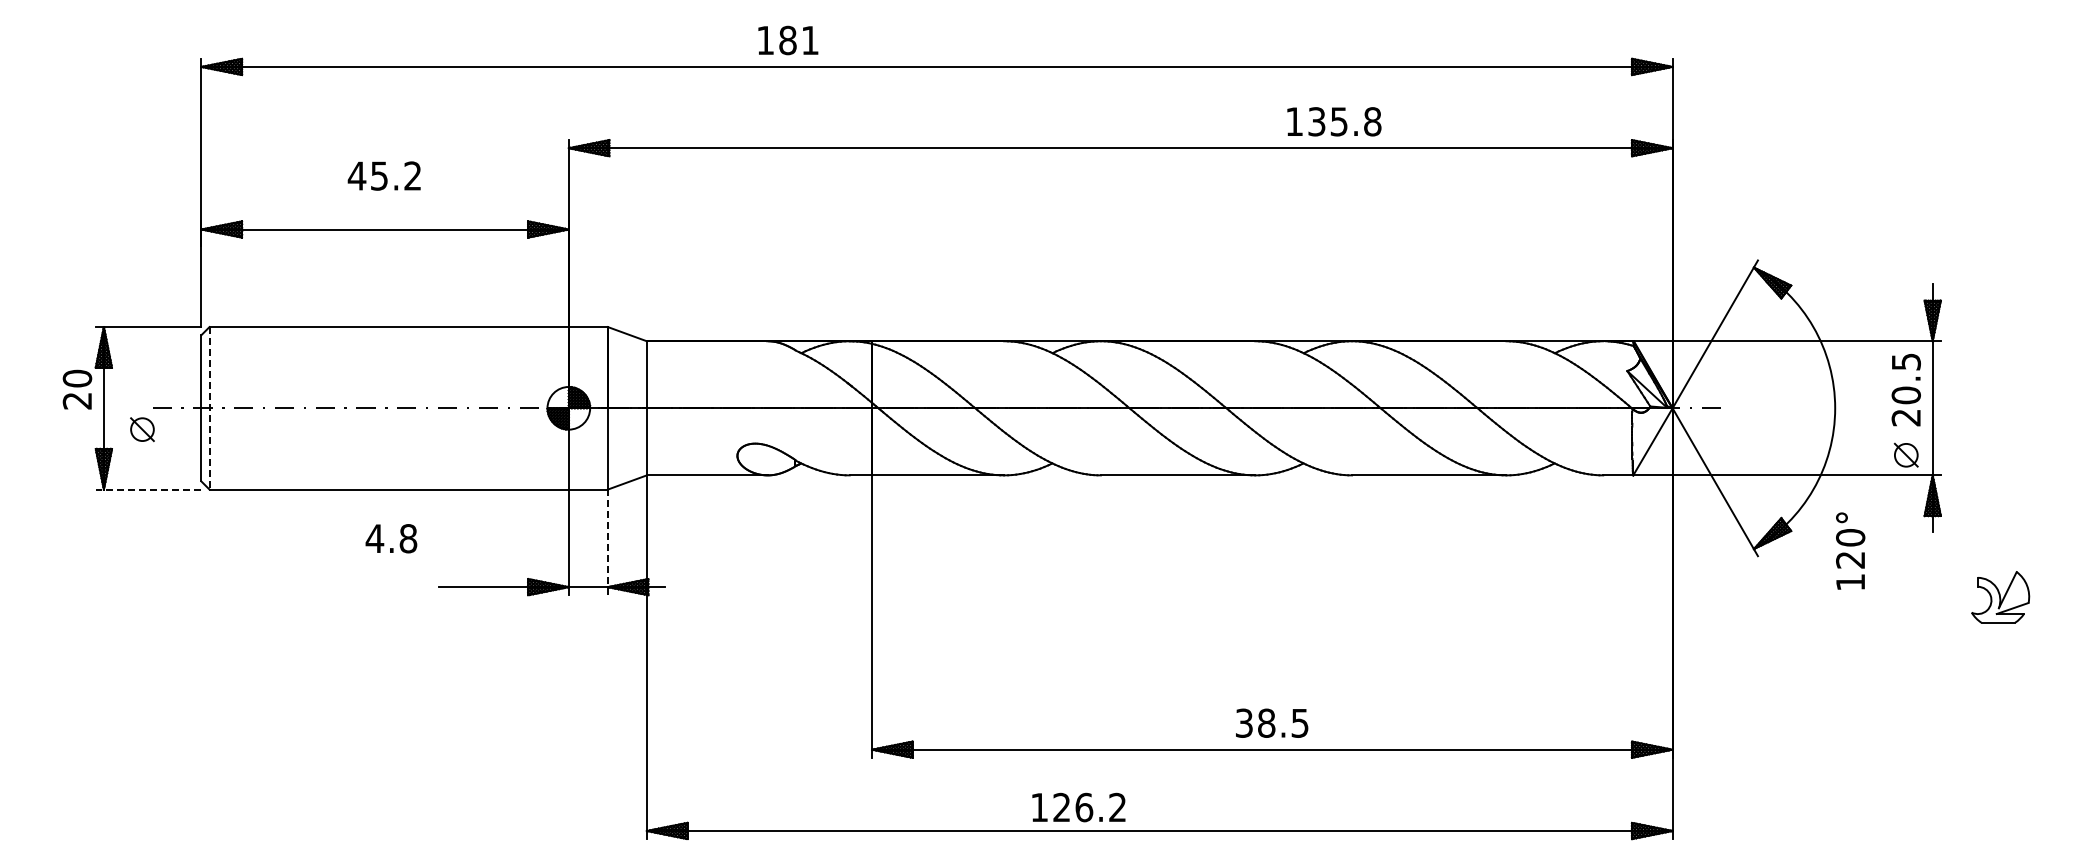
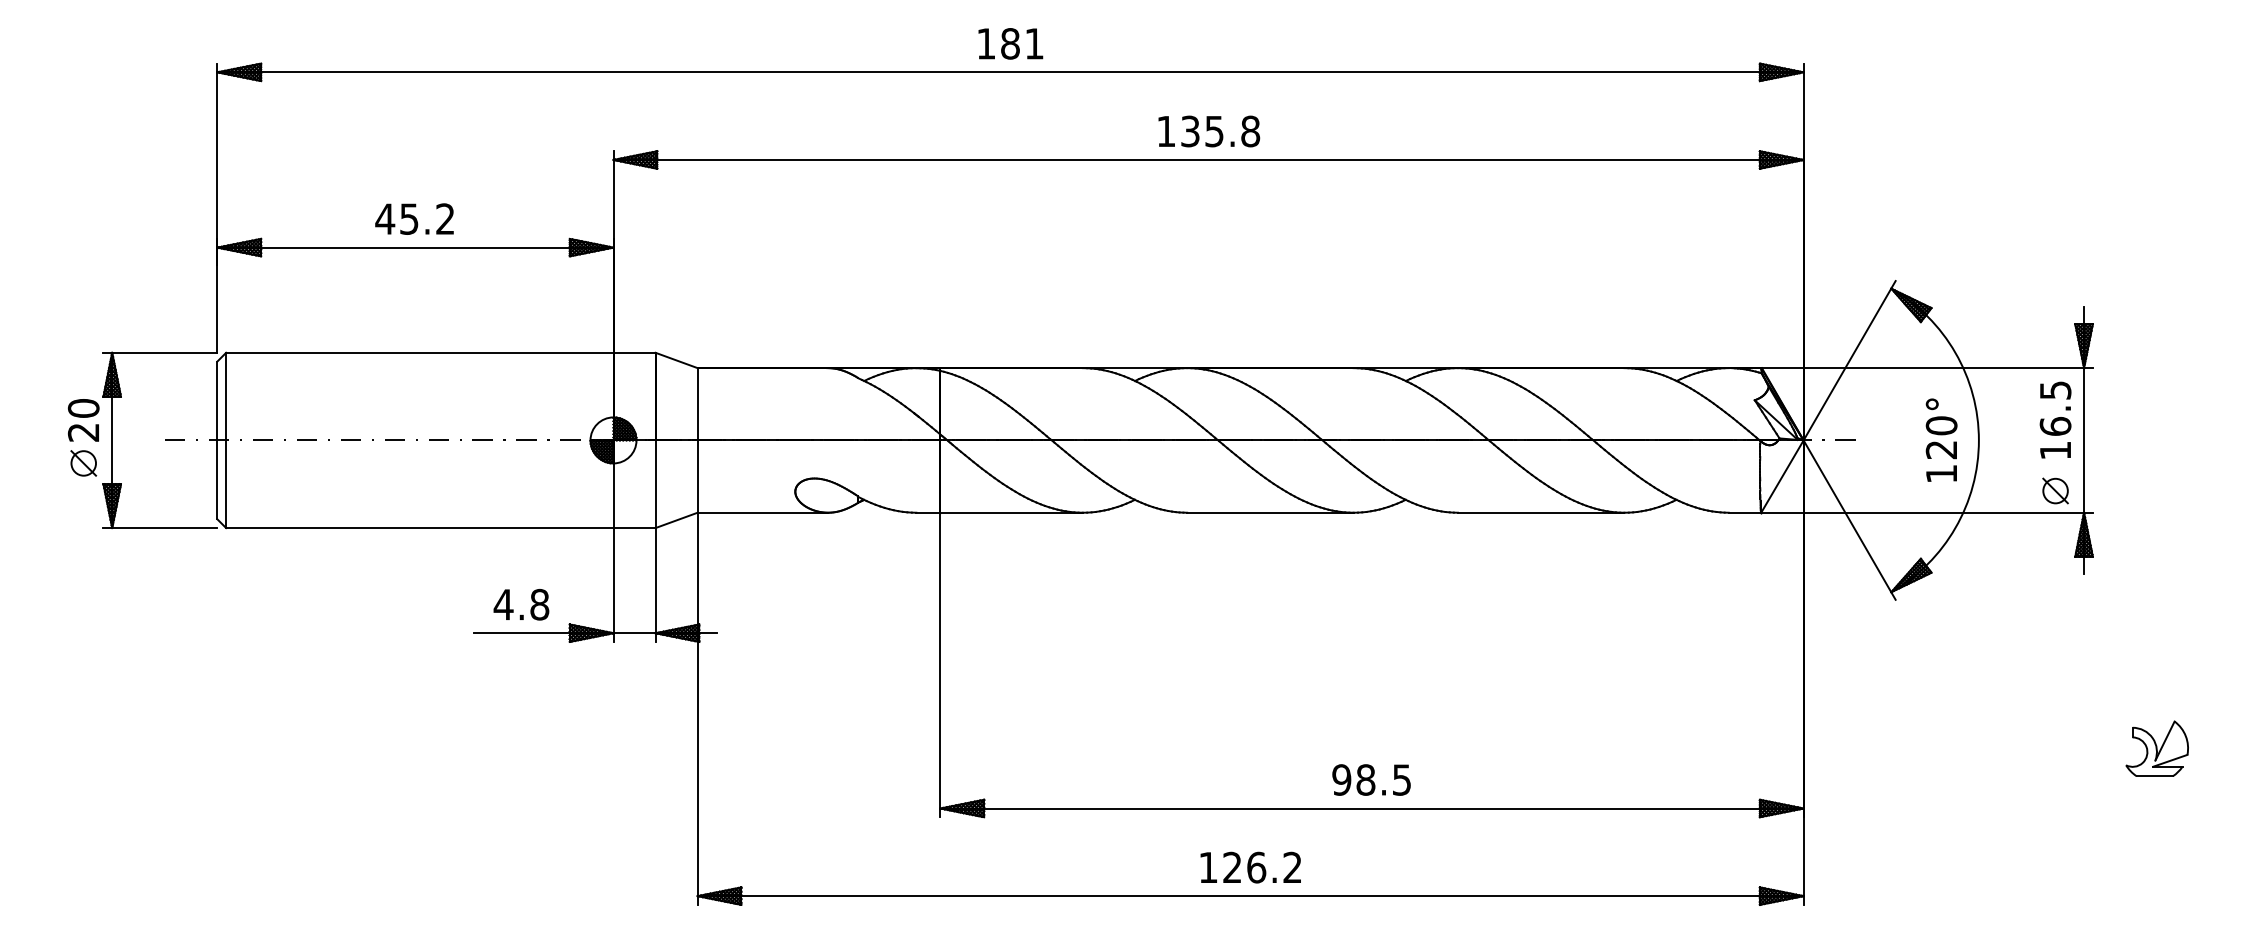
text: (788, 40) -> (1011, 43), moved
text: (1334, 121) -> (1209, 131), moved
text: (383, 175) -> (413, 218), moved
text: (1905, 406) -> (2054, 438), 20.5 -> 16.5
line: (209, 408) -> (226, 440), dashed -> solid
part: (142, 429) -> (83, 463), moved
line: (148, 489) -> (160, 527), dashed -> solid
text: (391, 538) -> (521, 604), moved
line: (607, 542) -> (655, 585), dashed -> solid
text: (1850, 550) -> (1941, 439), moved
part: (2000, 597) -> (2157, 748), moved
text: (1244, 722) -> (1342, 779), 38.5 -> 98.5
text: (1078, 807) -> (1250, 867), moved

